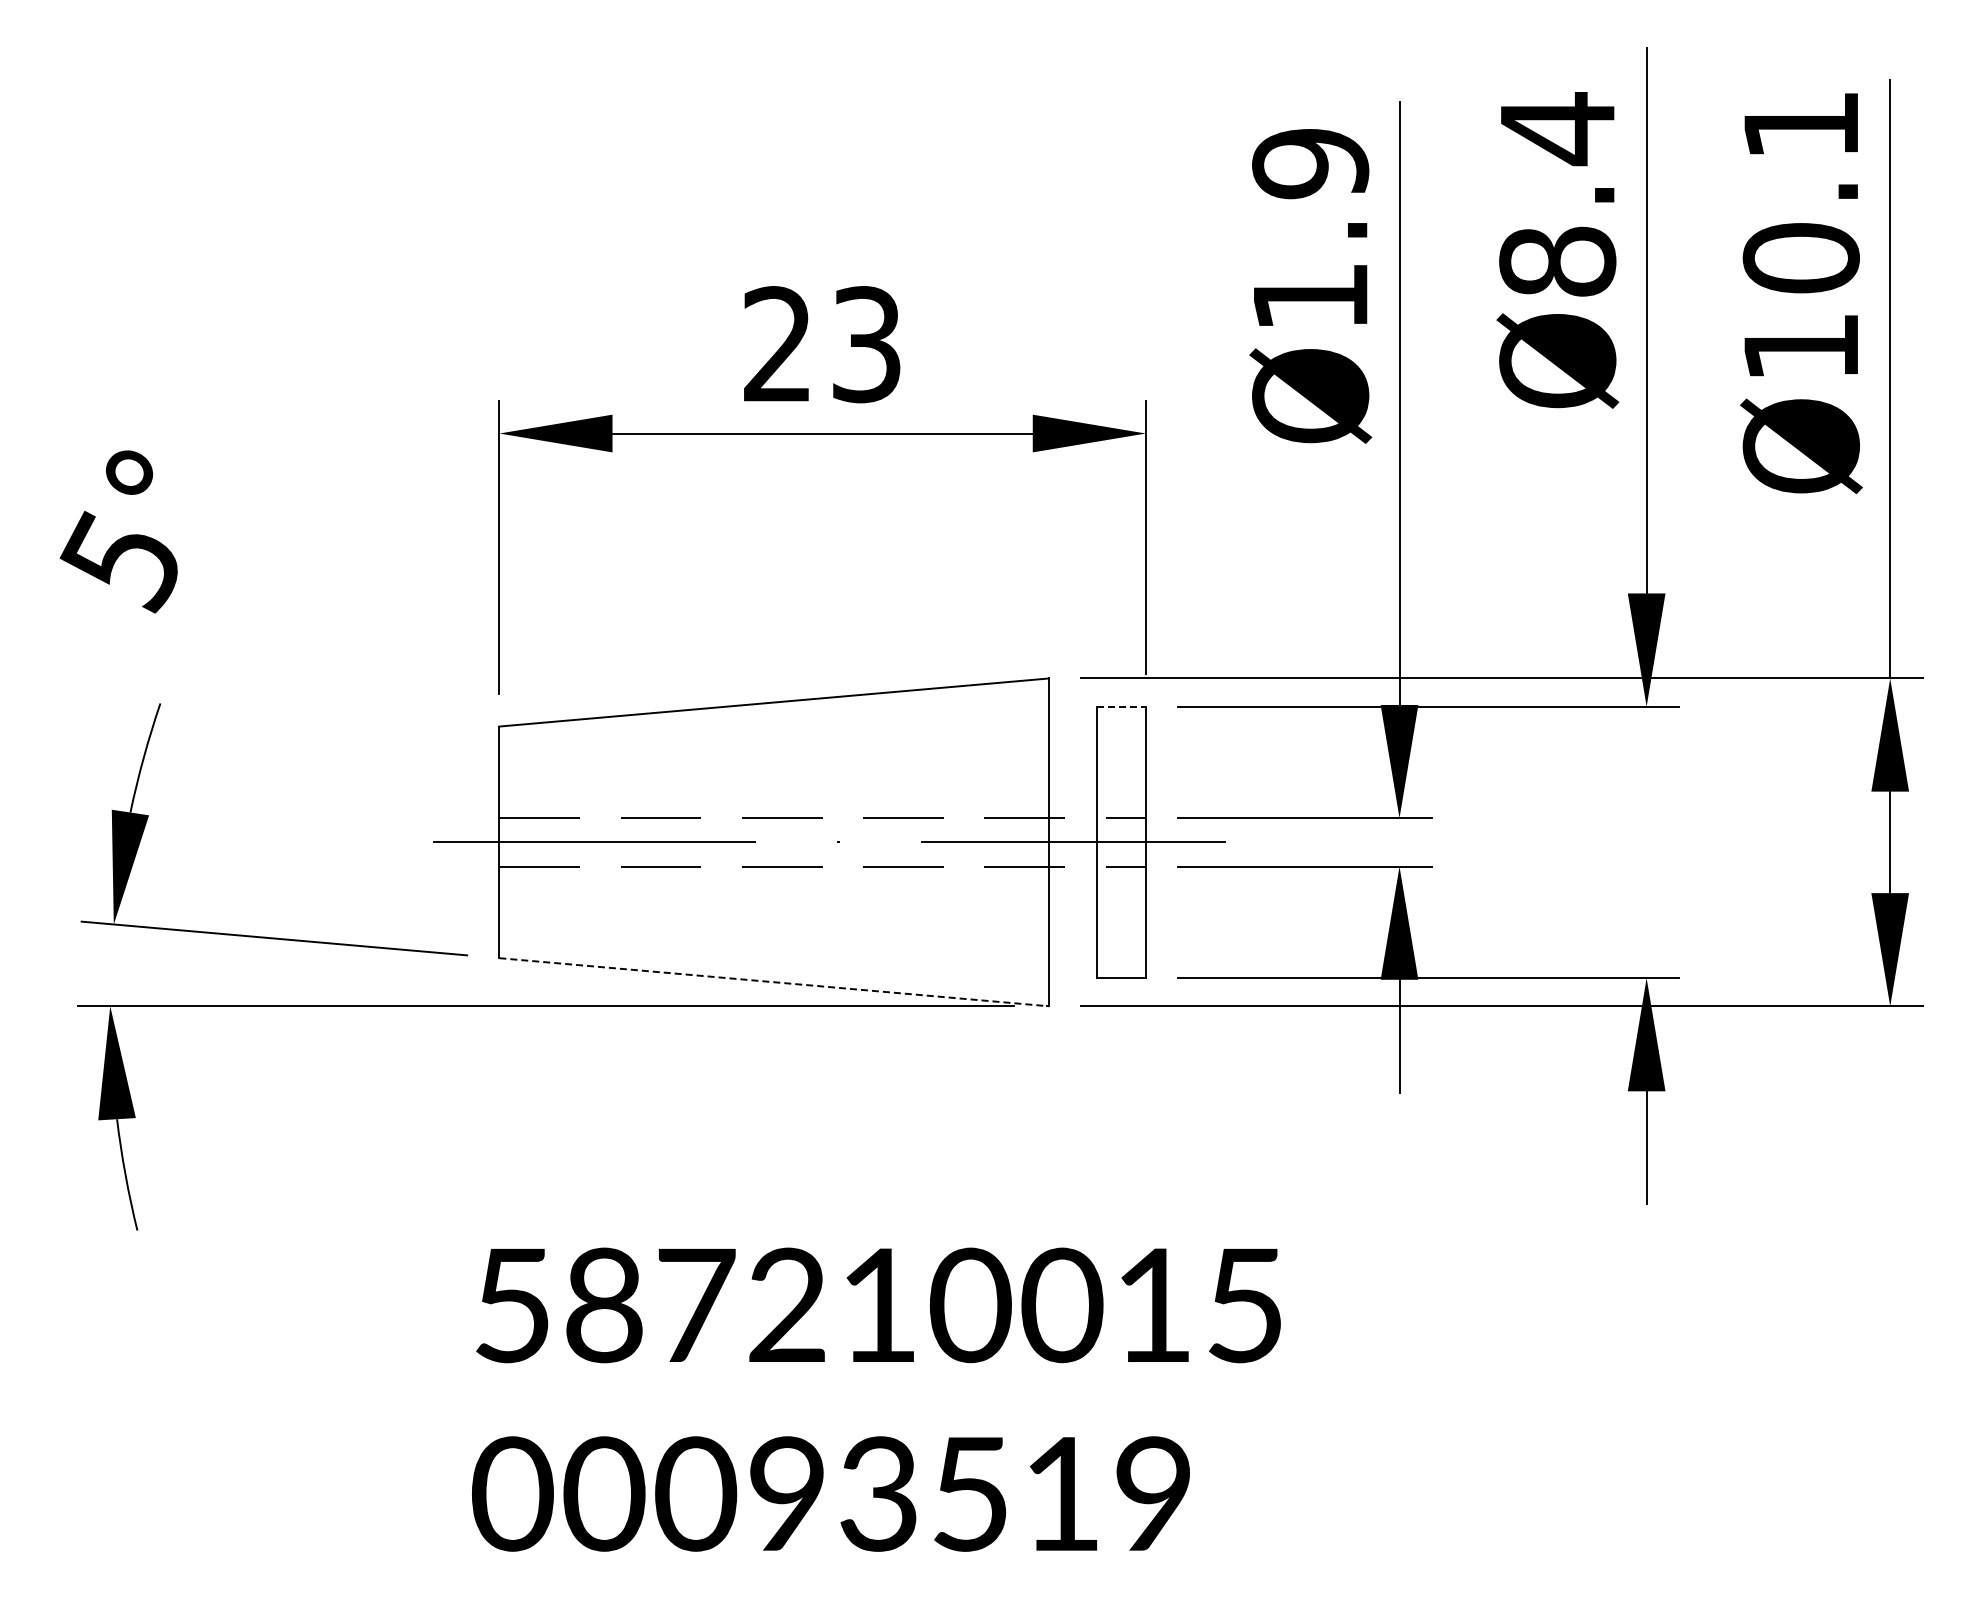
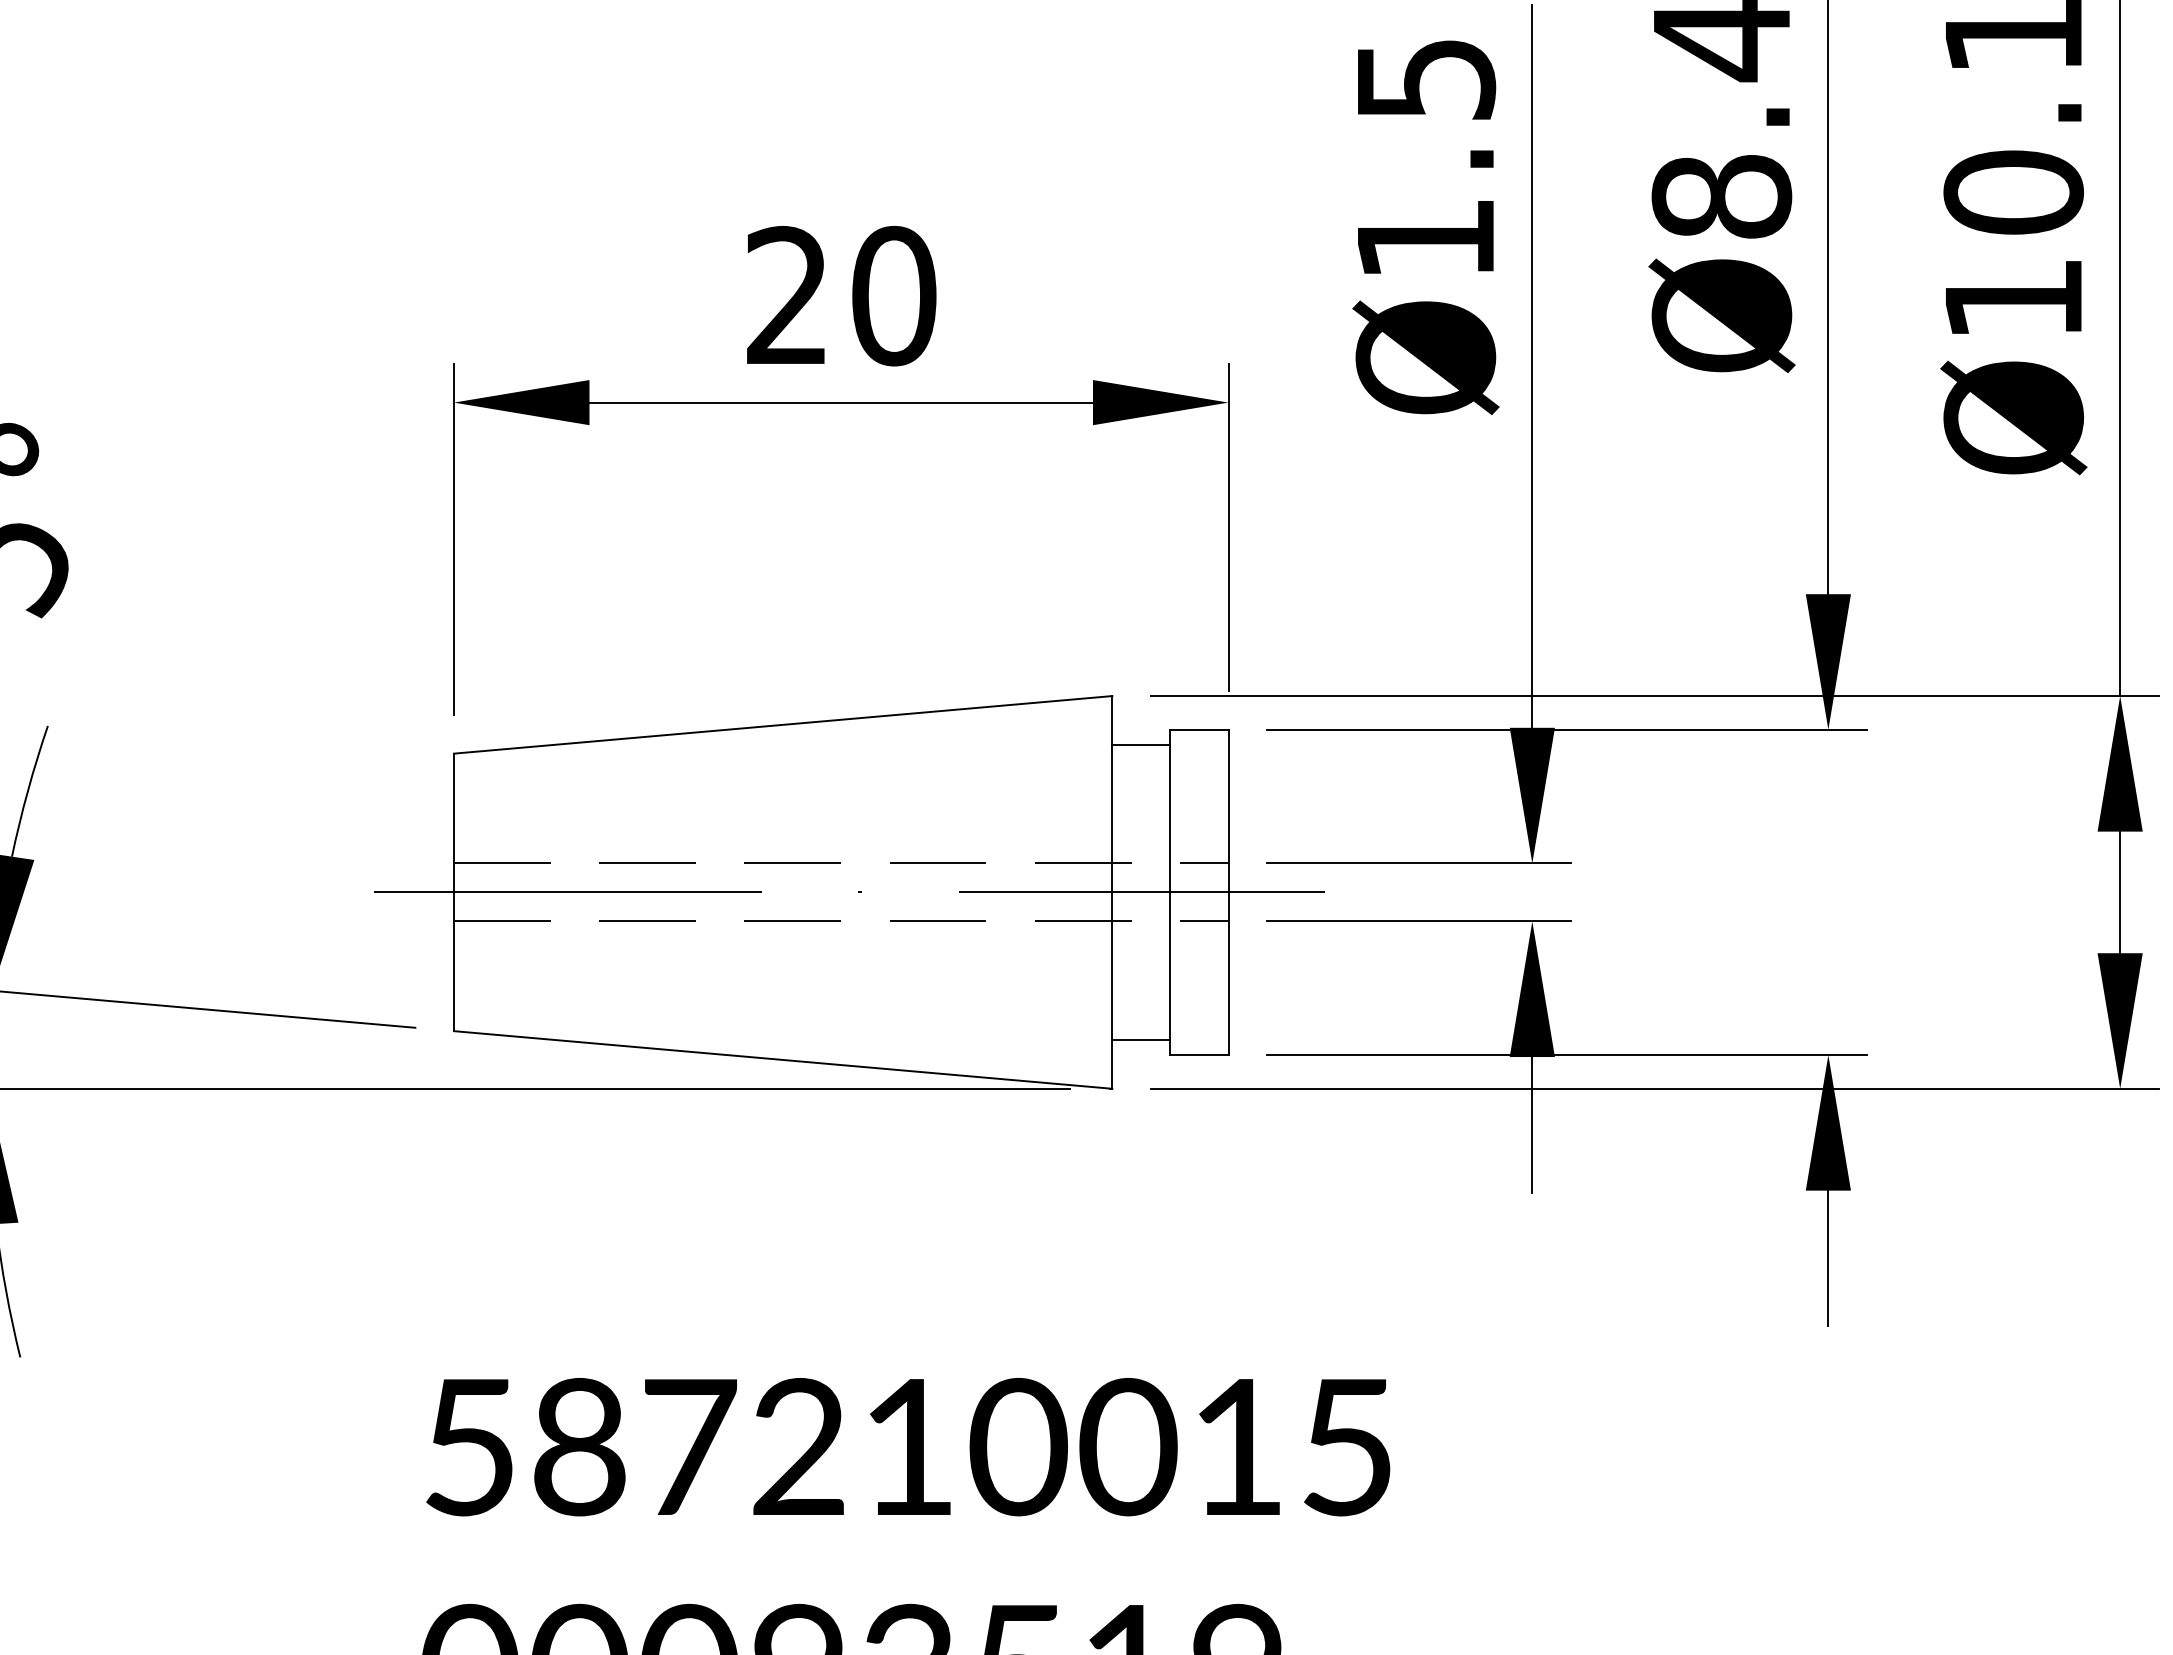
text: (1310, 164) -> (1425, 80), Ø1.9 -> Ø1.5
text: (867, 344) -> (894, 295), 23 -> 20
line: (1122, 706) -> (1200, 729), dashed -> solid
line: (1072, 719) -> (1140, 745), added
line: (1072, 965) -> (1140, 1039), added
line: (774, 982) -> (783, 1060), dashed -> solid

